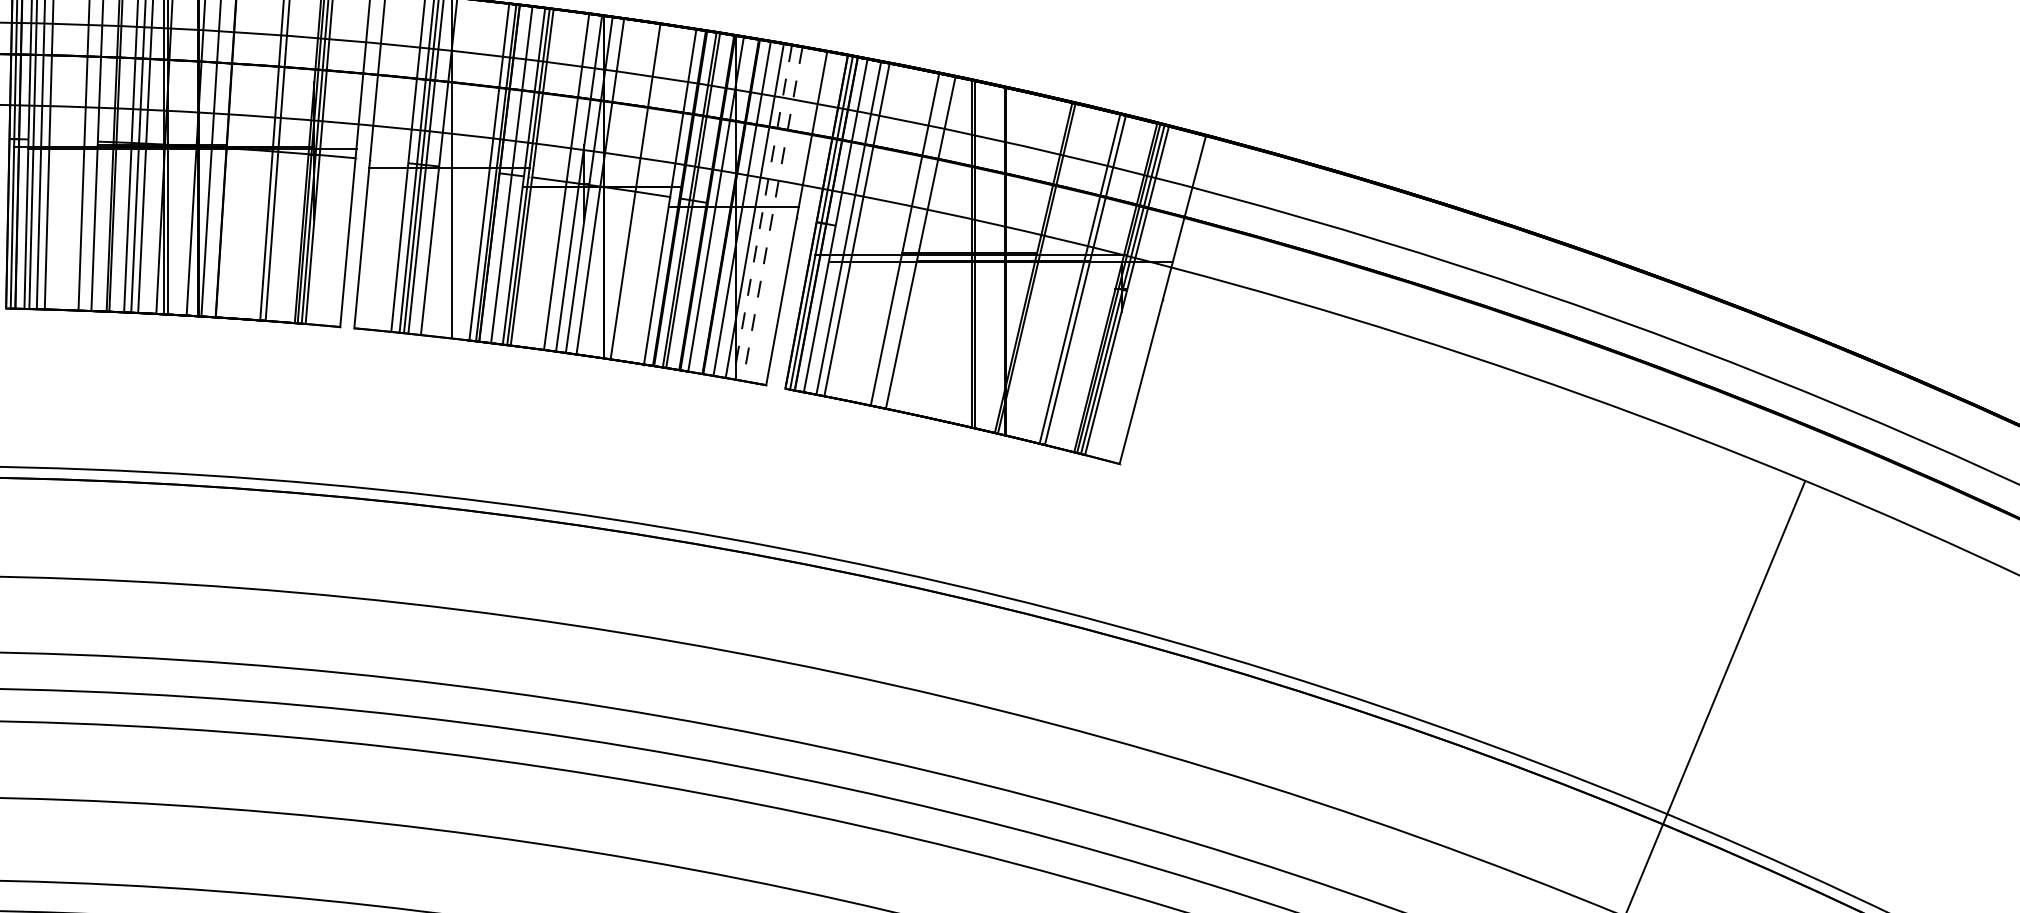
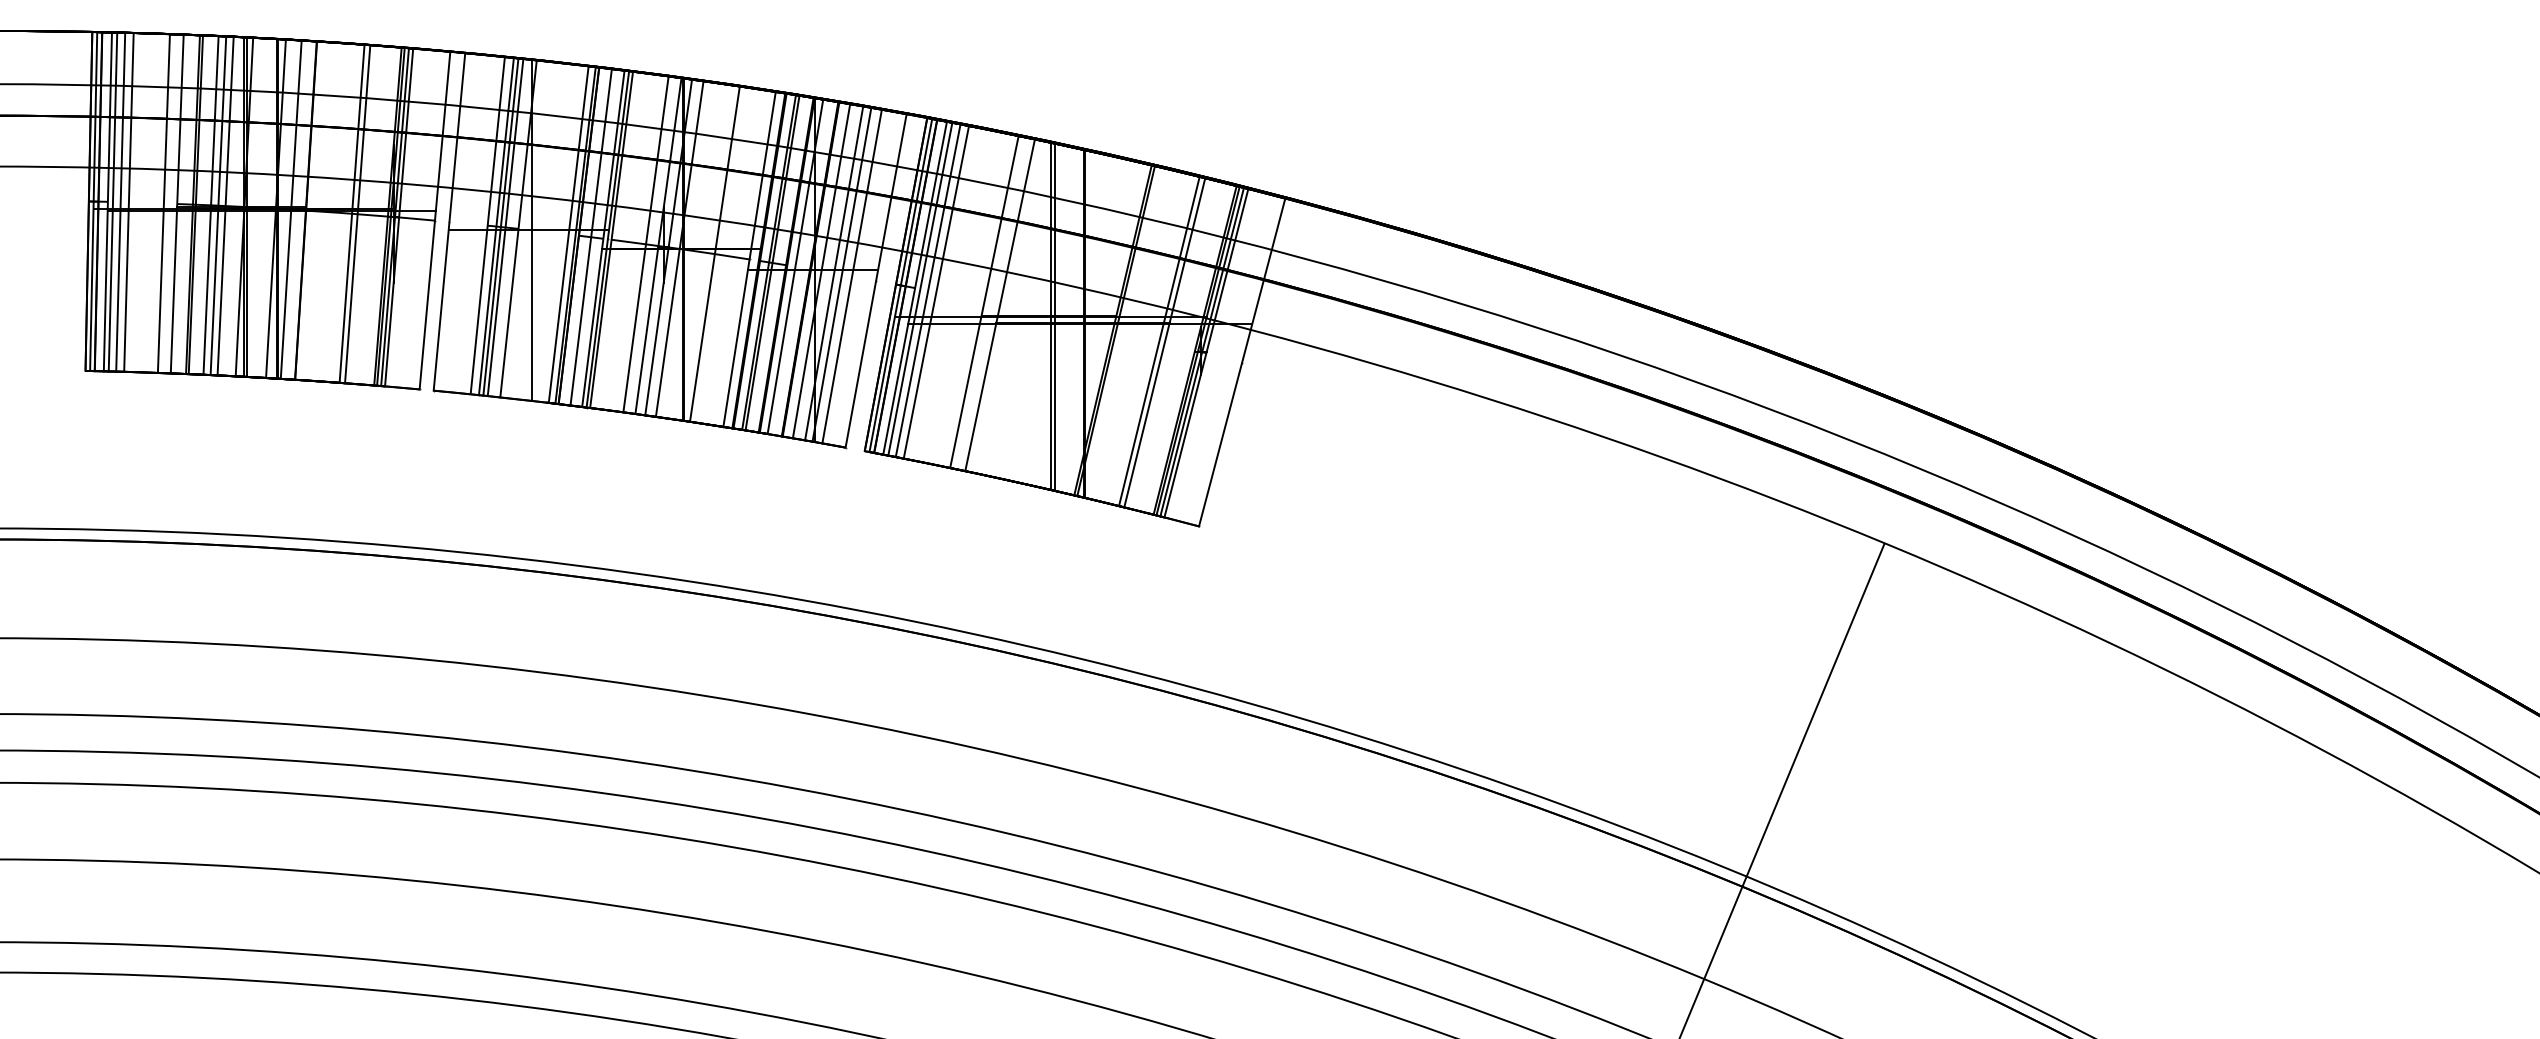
line: (762, 212) -> (841, 274), dashed -> solid
line: (773, 214) -> (852, 276), dashed -> solid
line: (841, 226) -> (920, 288), added

